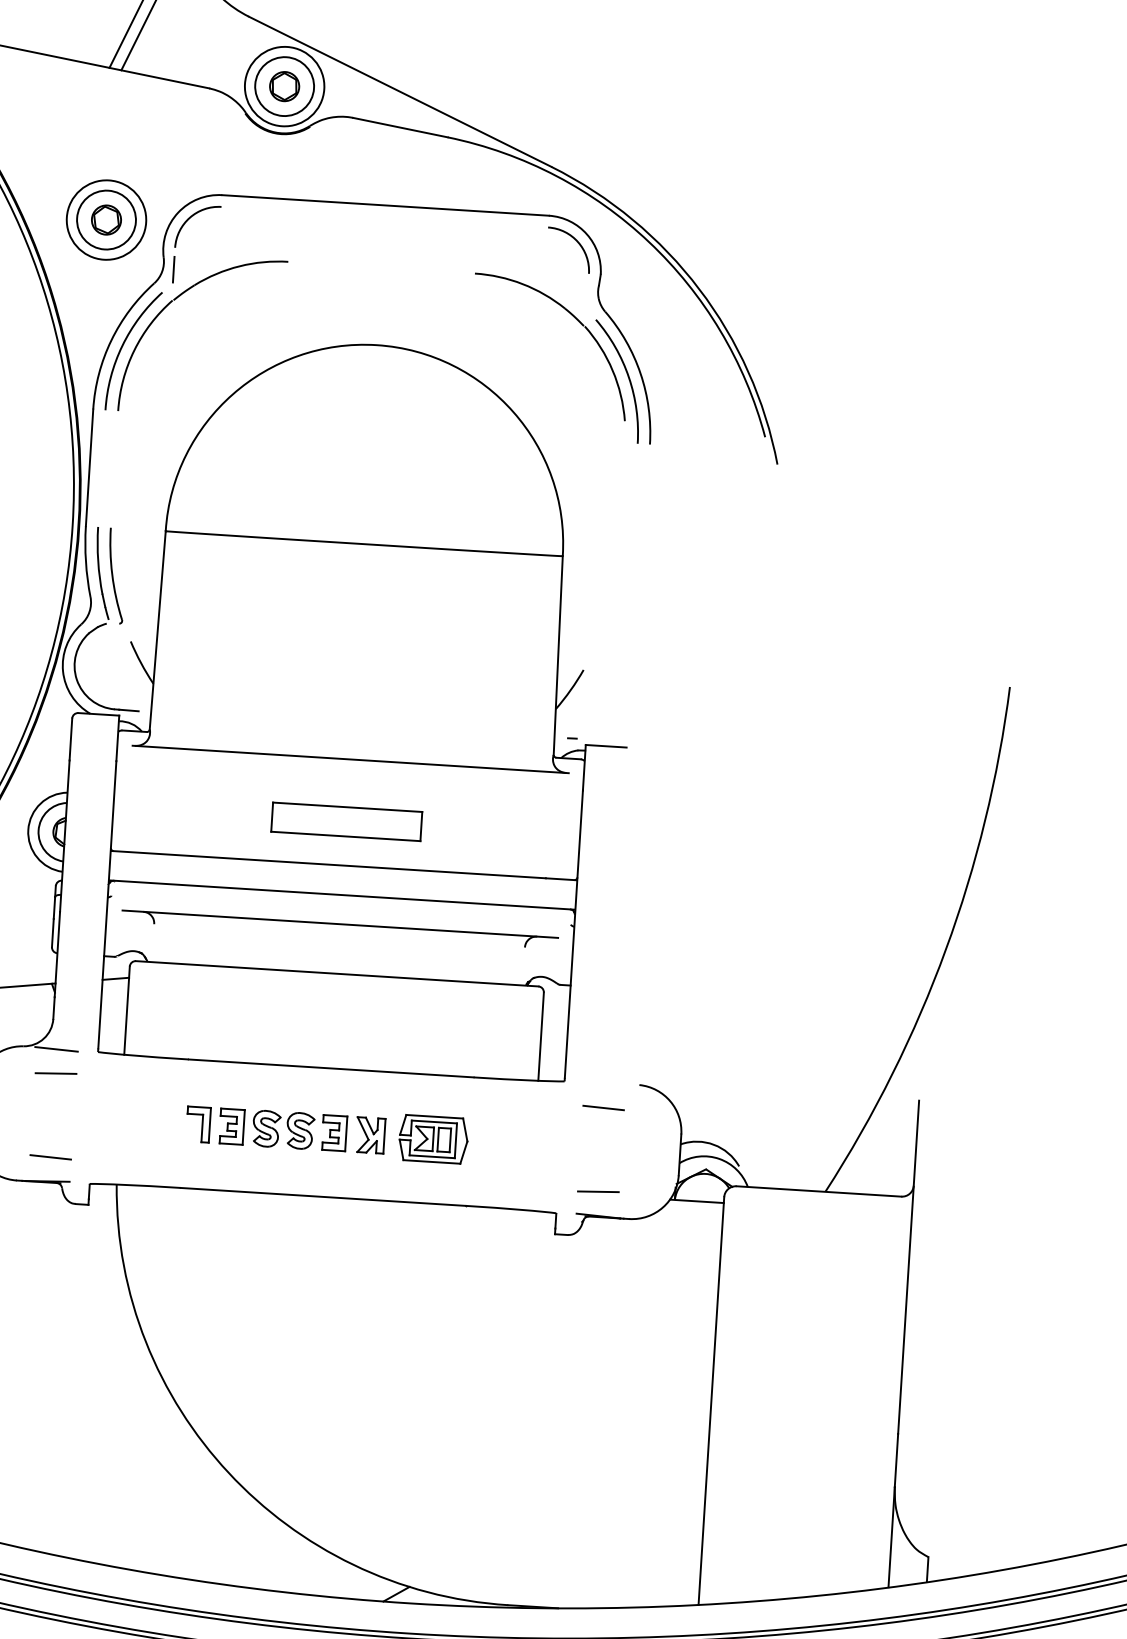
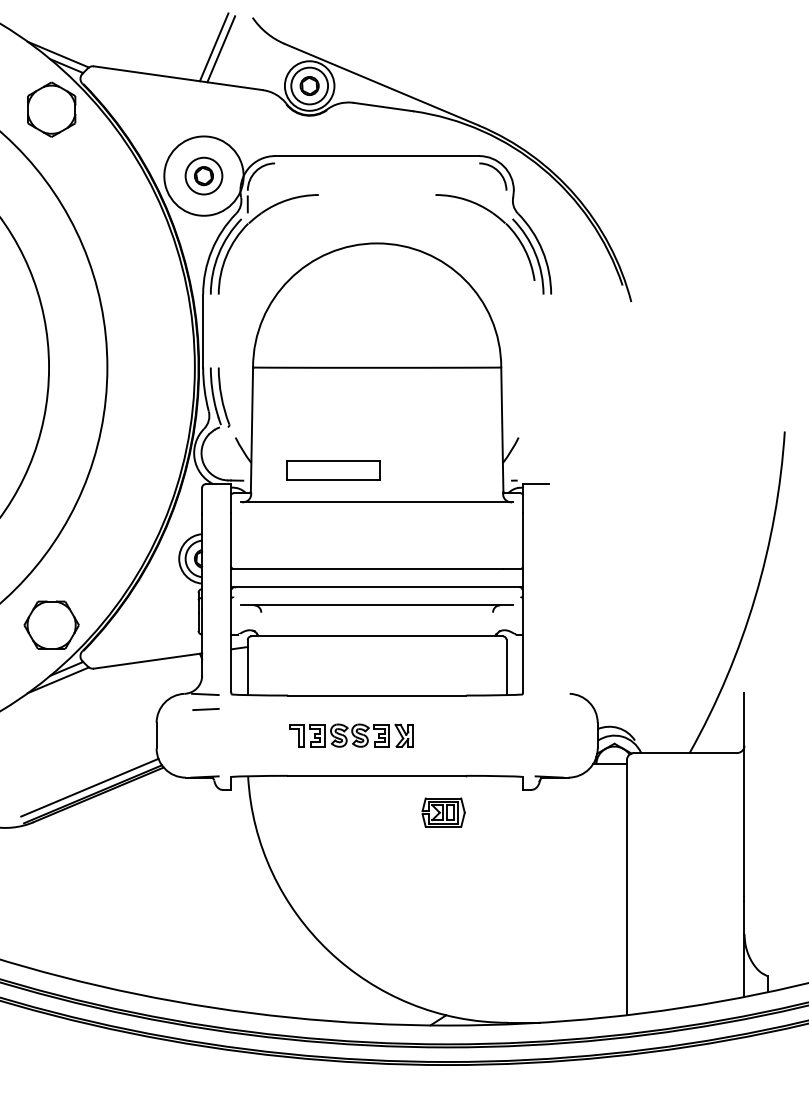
circle: (105, 219) -> (203, 175), size x1.6
part: (347, 822) -> (333, 470), moved
line: (603, 1108) -> (548, 709), removed
part: (433, 1139) -> (443, 812), moved
line: (49, 1156) -> (205, 761), removed
line: (598, 1191) -> (548, 761), removed

